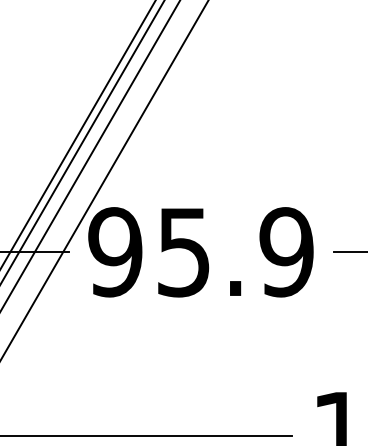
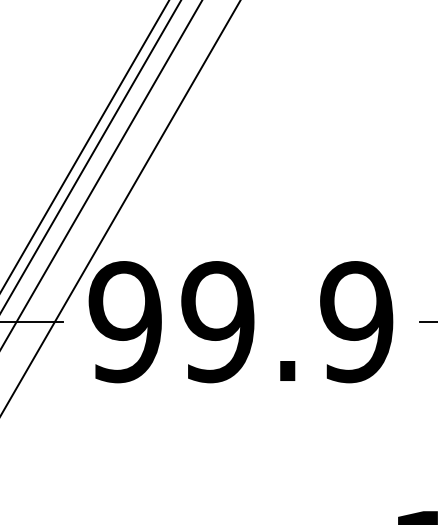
text: (183, 252) -> (217, 322), 95.9 -> 99.9

